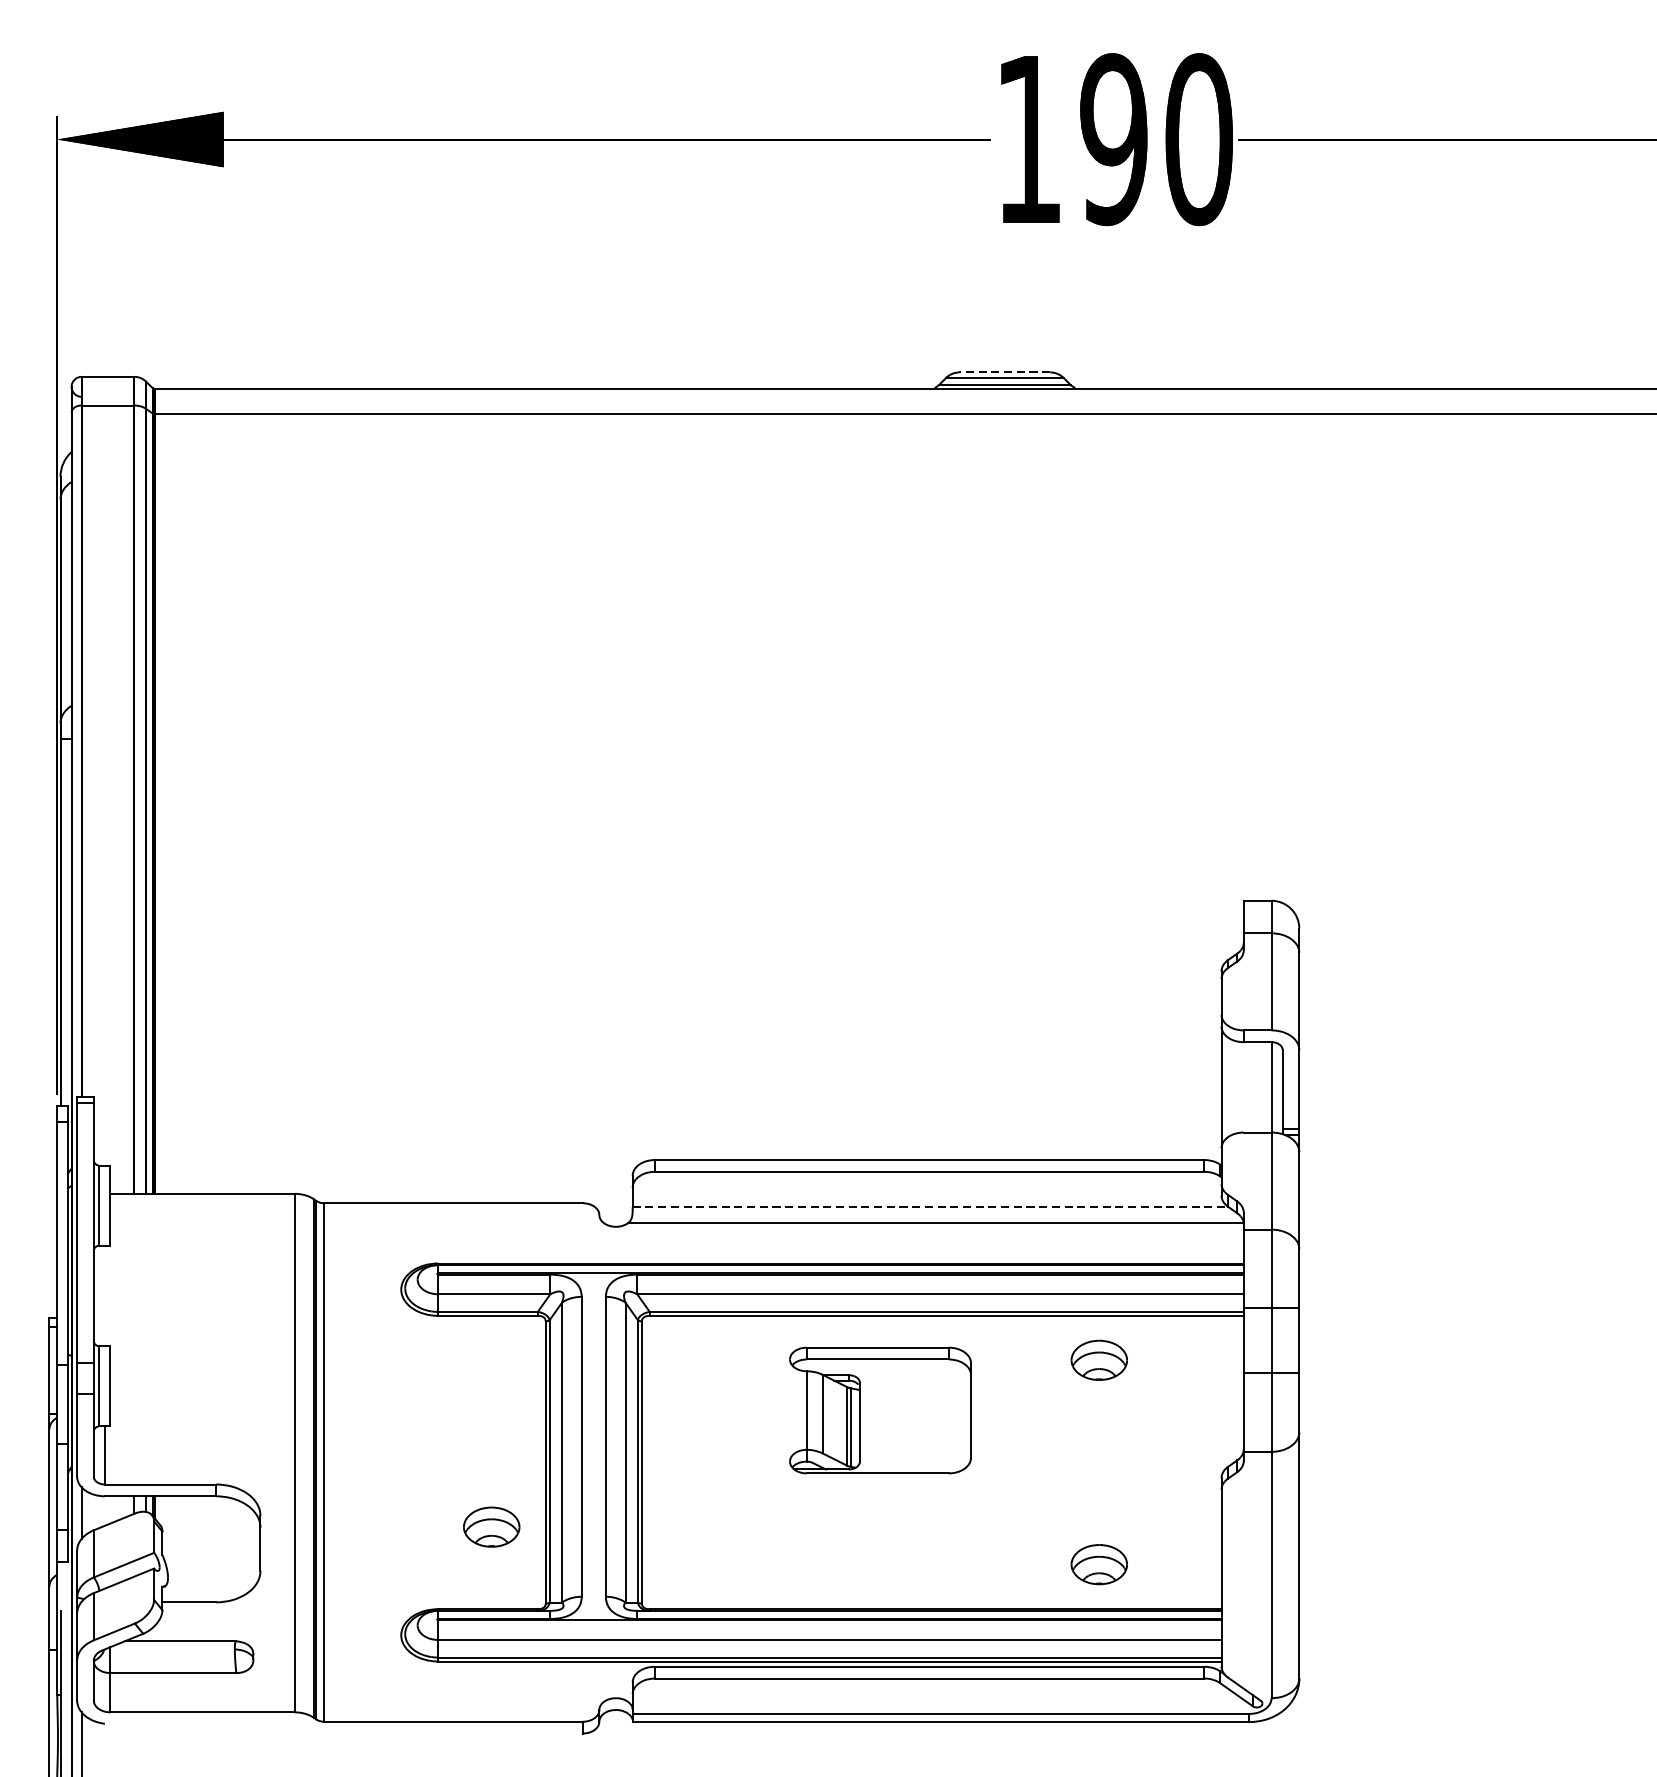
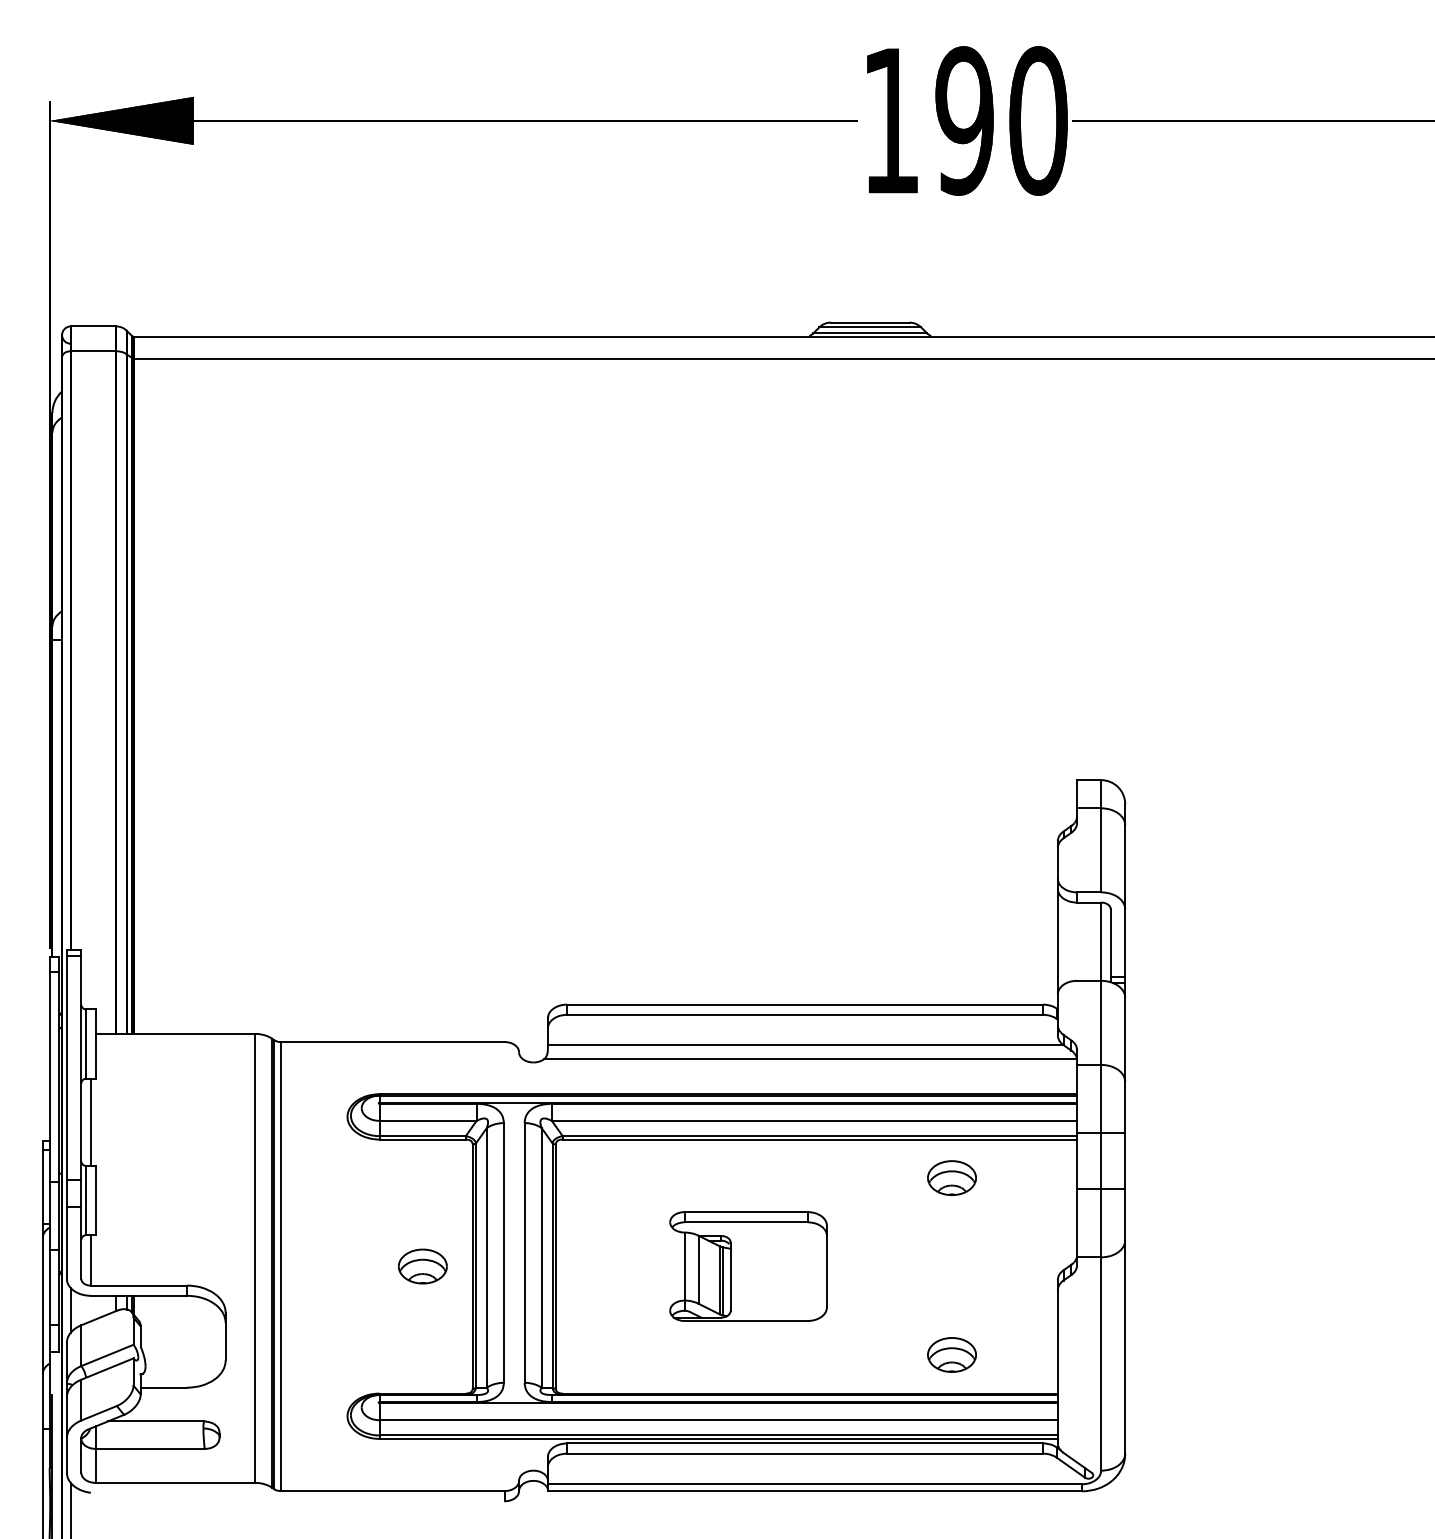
line: (1004, 372) -> (869, 322), dashed -> solid
line: (931, 1207) -> (806, 1045), dashed -> solid
line: (104, 1294) -> (90, 1121), added
part: (880, 1410) -> (748, 1266), moved
part: (491, 1527) -> (422, 1266), moved

